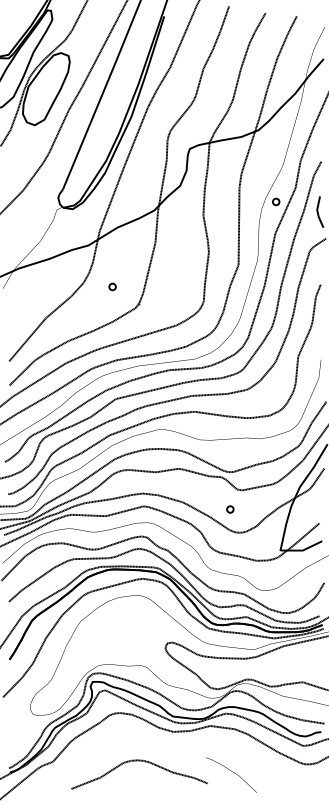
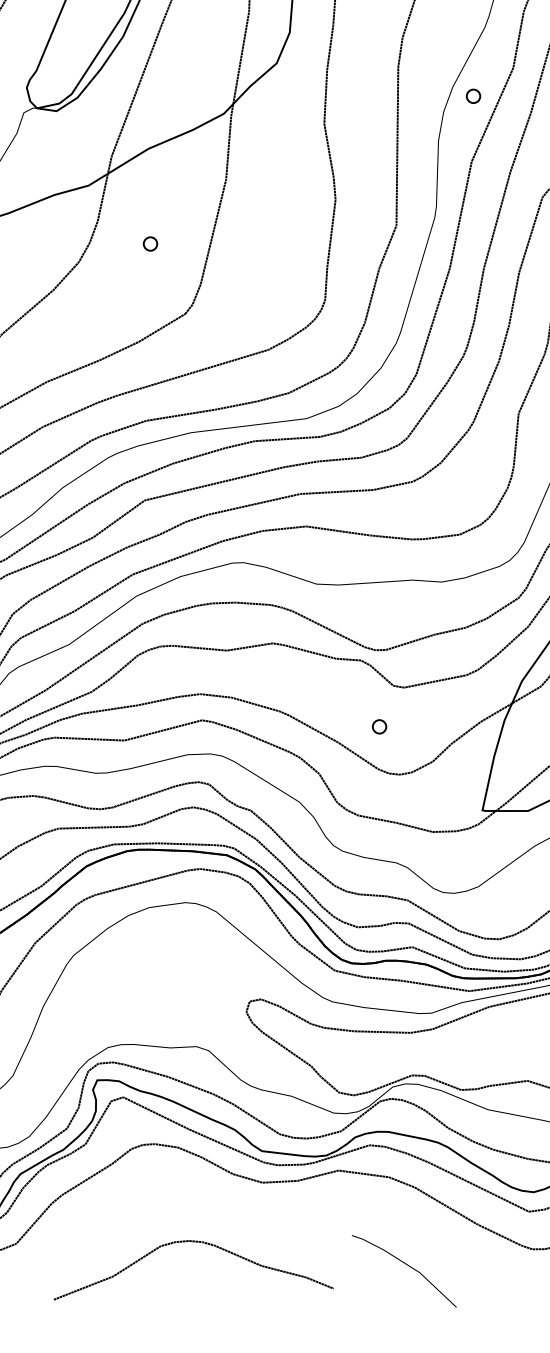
part: (112, 286) -> (150, 243), moved
line: (233, 772) -> (408, 1265), moved

